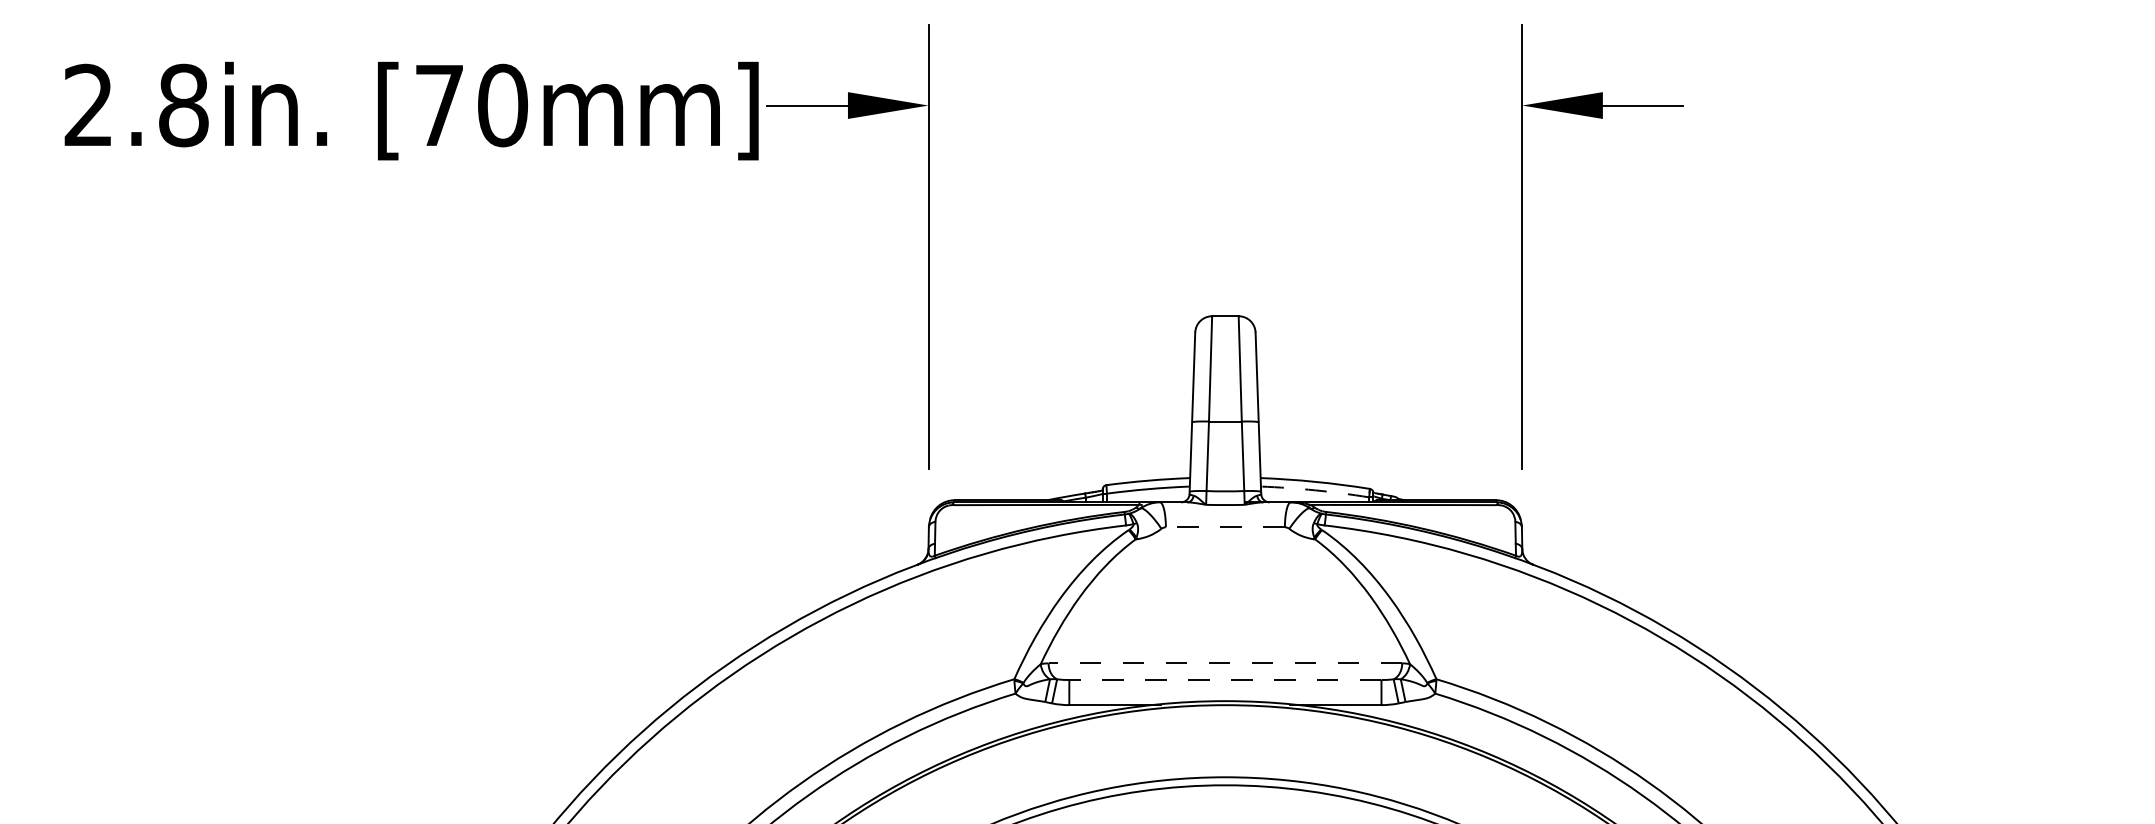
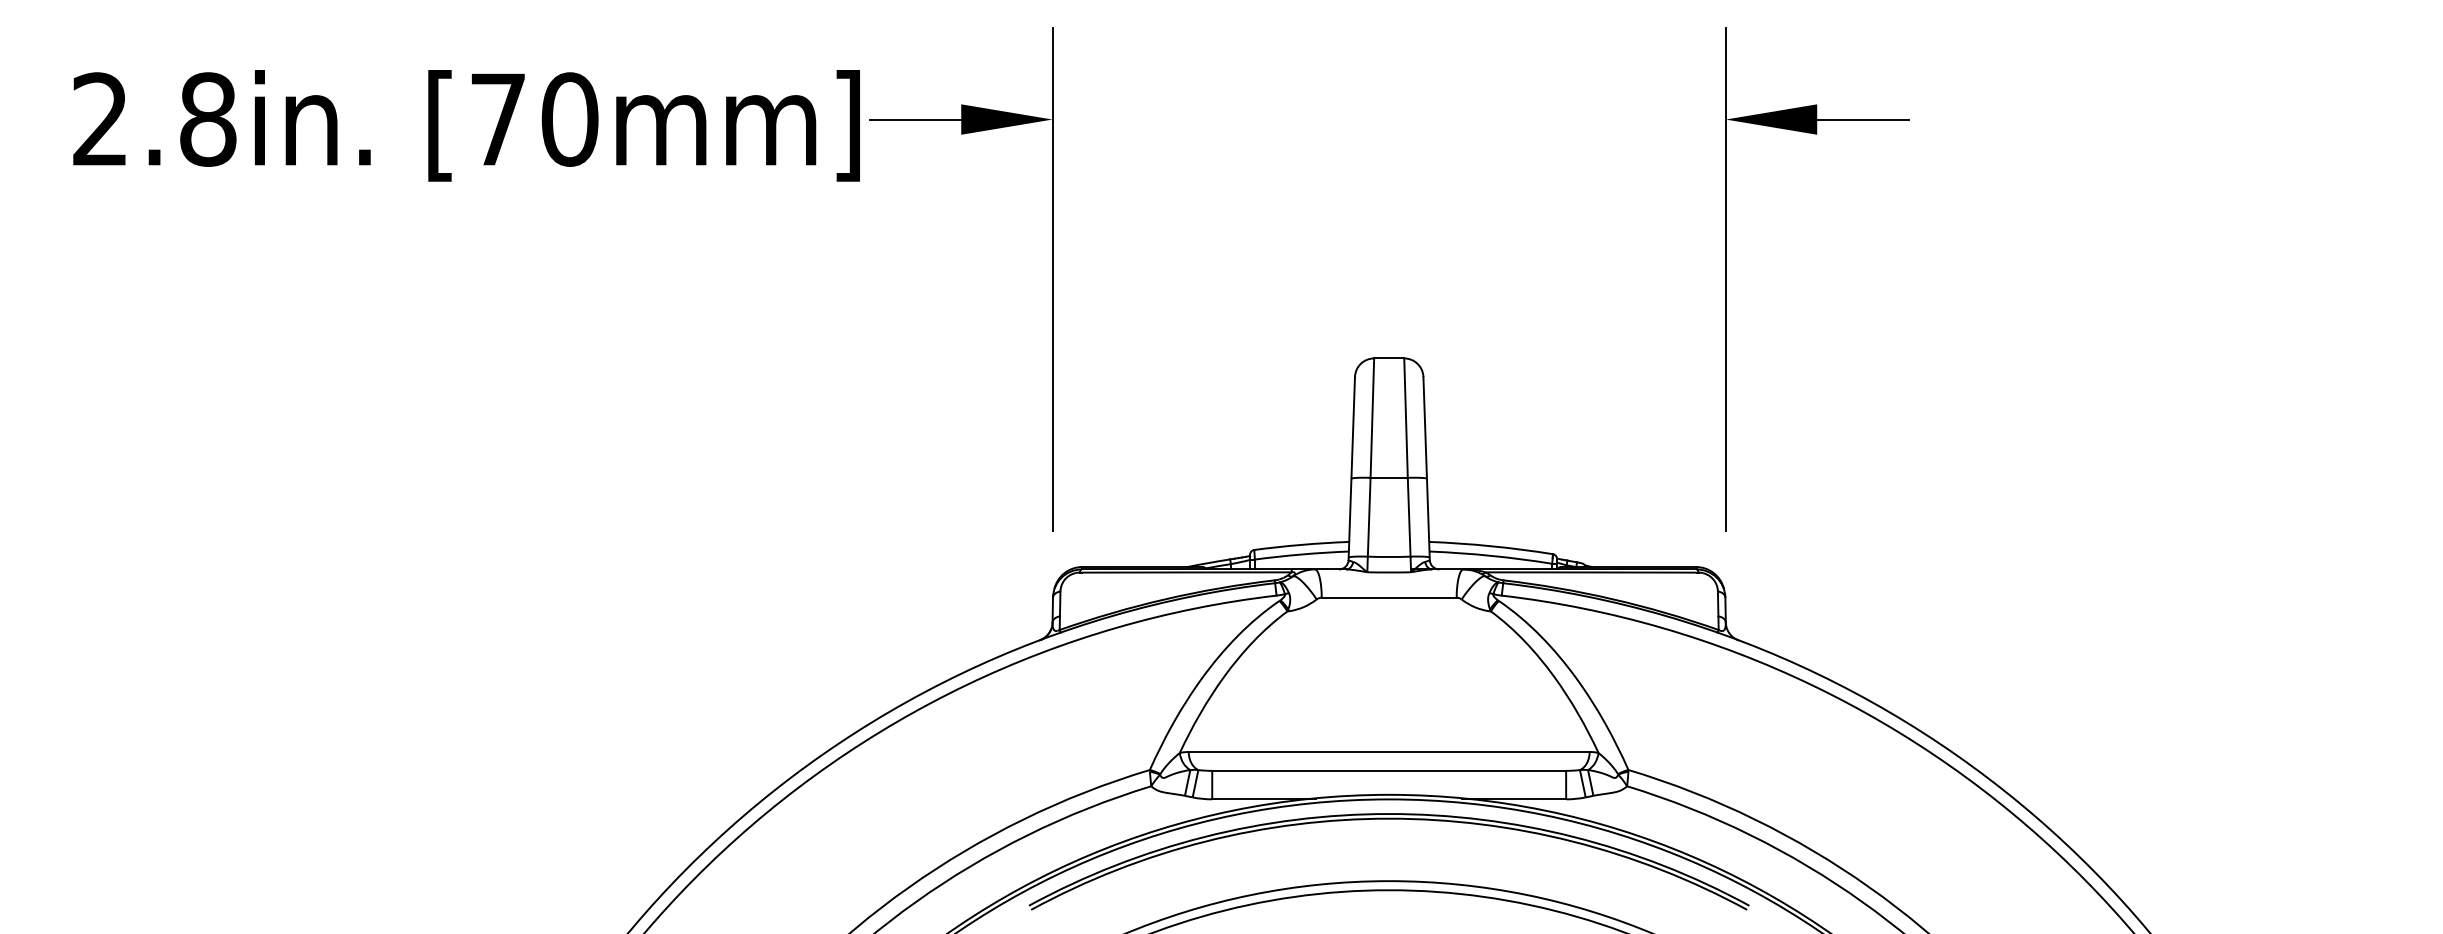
arc: (1315, 490) -> (1491, 555), dashed -> solid
line: (1224, 527) -> (1388, 597), dashed -> solid
line: (1224, 663) -> (1388, 752), dashed -> solid
line: (1225, 679) -> (1389, 770), dashed -> solid
part: (1224, 722) -> (1388, 819), added

